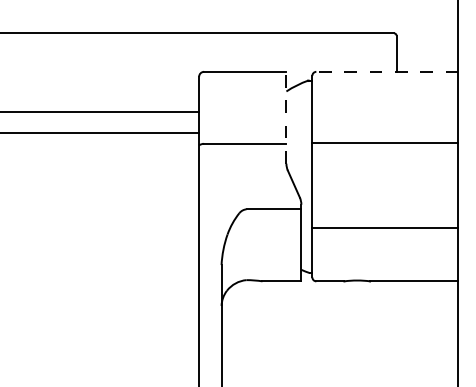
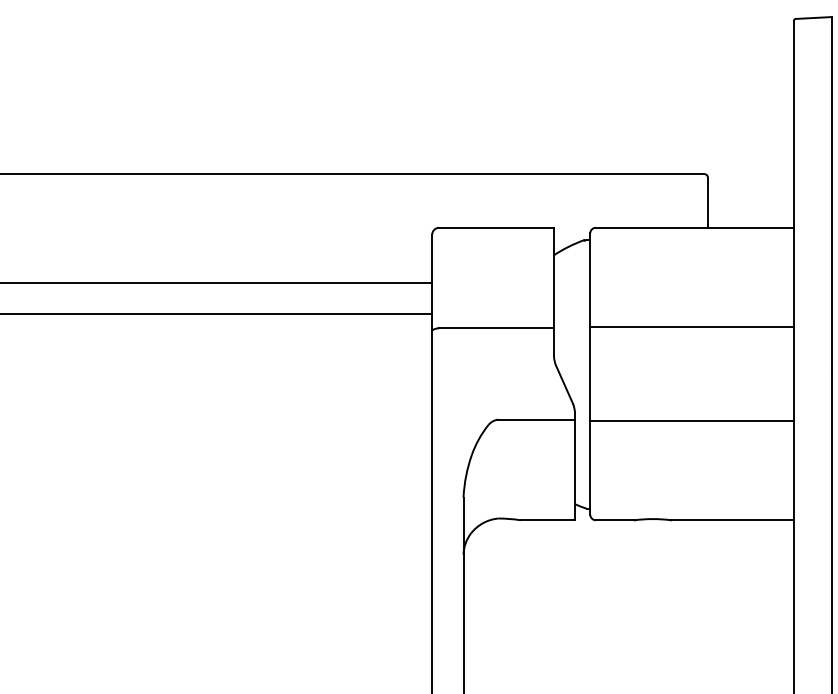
line: (387, 71) -> (694, 227), dashed -> solid
line: (286, 117) -> (554, 291), dashed -> solid
line: (384, 227) -> (691, 420), moved

